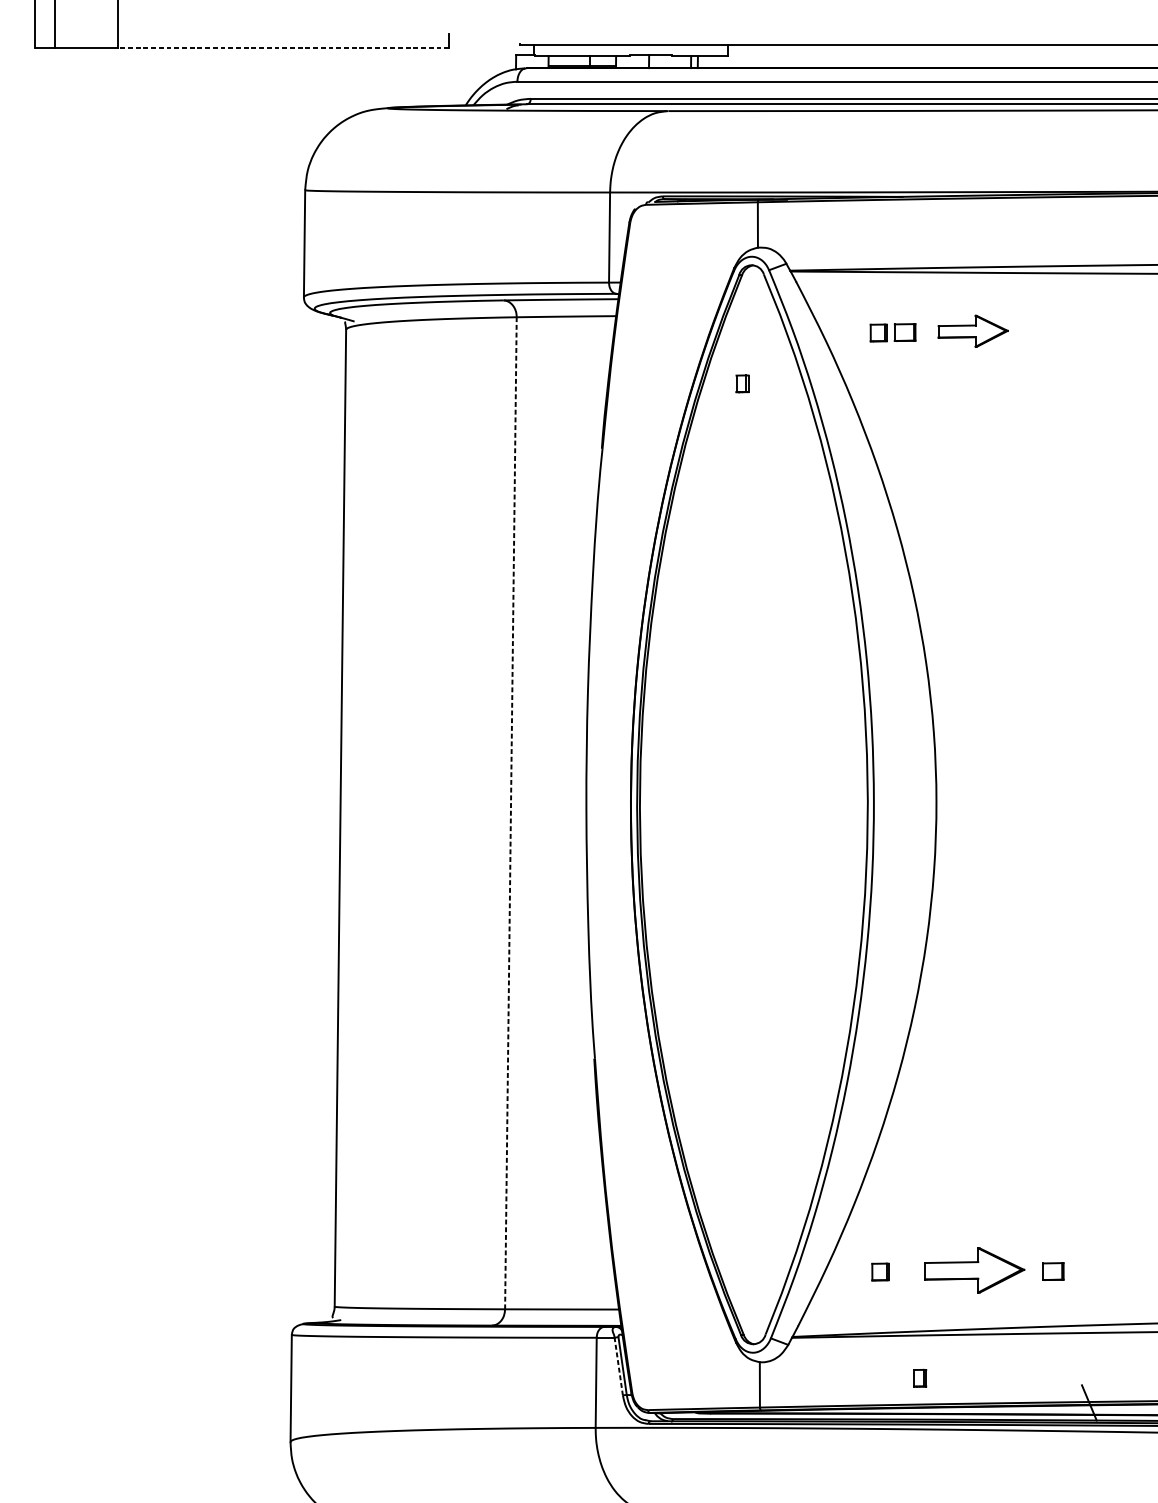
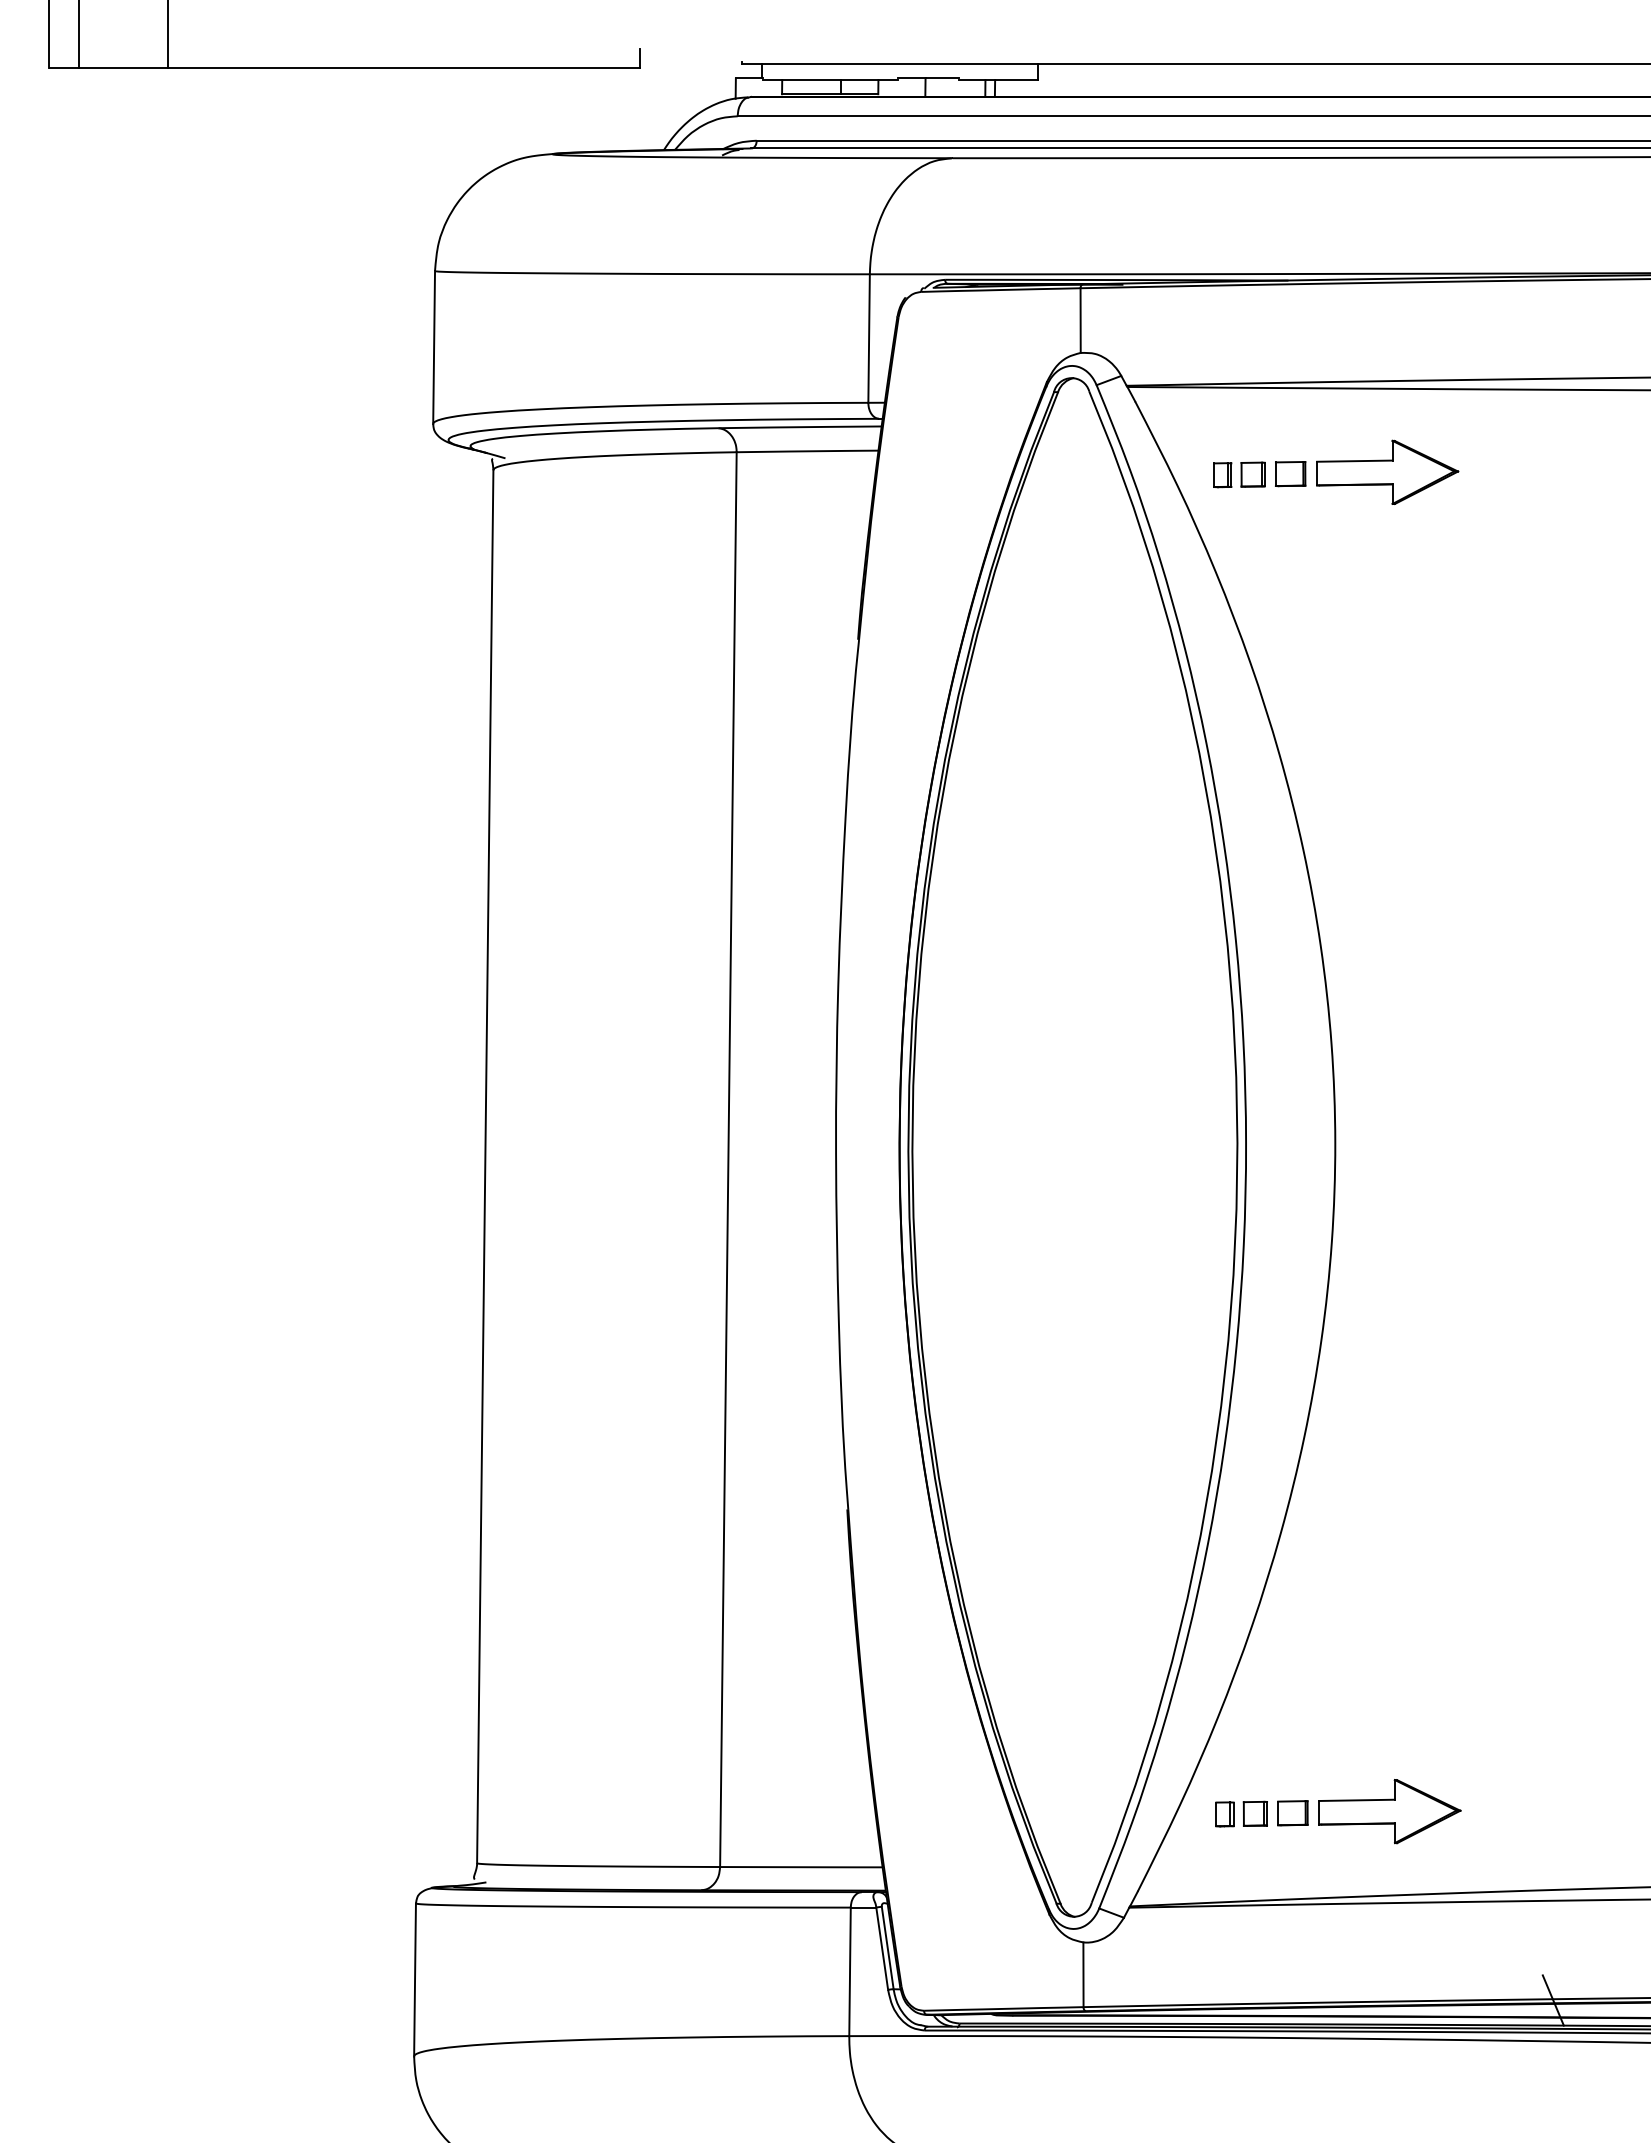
line: (283, 48) -> (403, 68), dashed -> solid
part: (973, 330) -> (1387, 471), size x1.43
part: (742, 384) -> (1222, 475), moved
line: (510, 813) -> (728, 1159), dashed -> solid
part: (1053, 1271) -> (1292, 1813), moved
line: (618, 1366) -> (882, 1948), dashed -> solid
part: (919, 1378) -> (1224, 1814), moved

